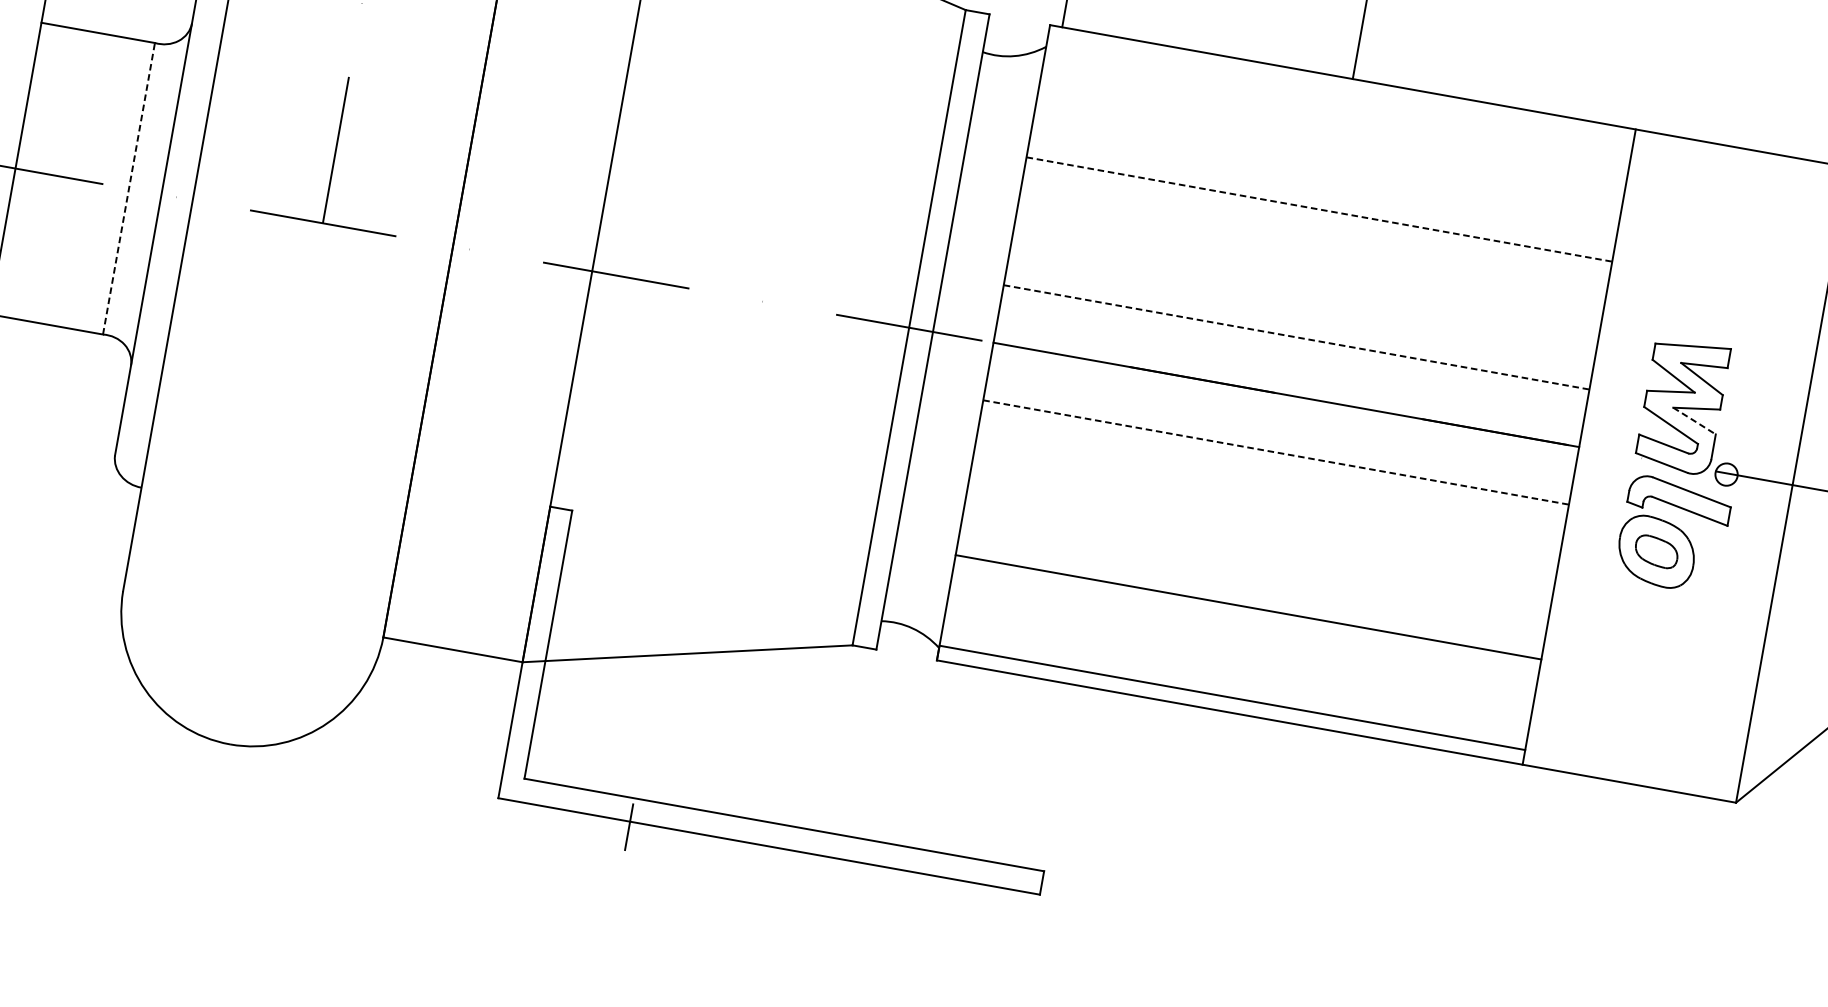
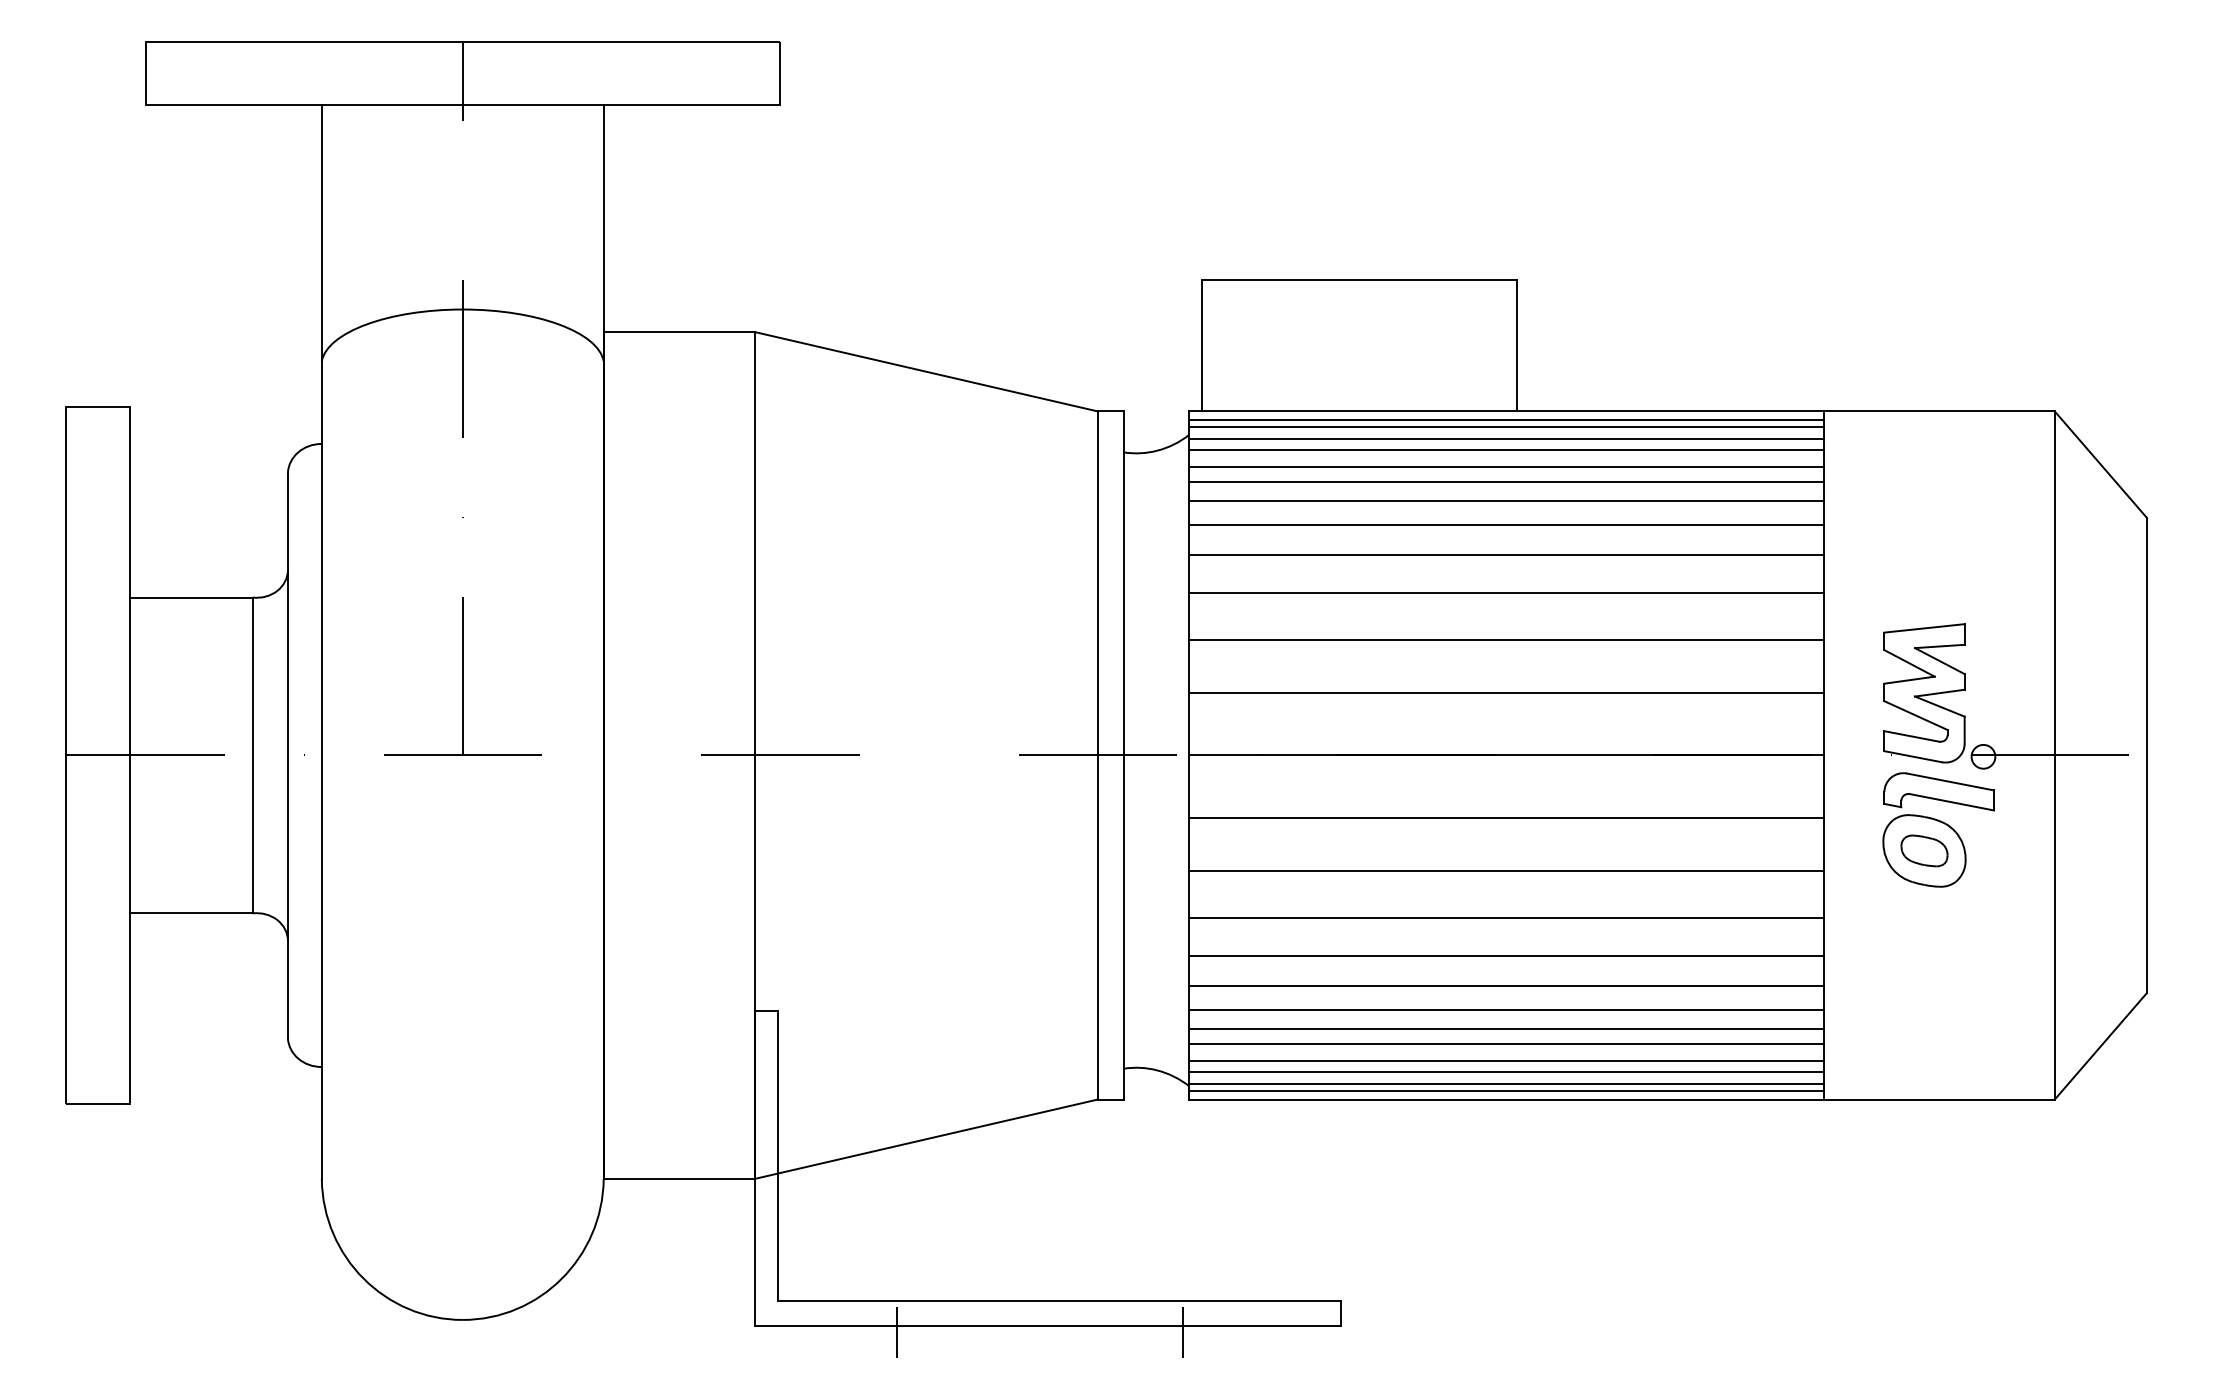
line: (1341, 85) -> (1506, 420), added
line: (1340, 92) -> (1506, 427), added
line: (1338, 102) -> (1506, 438), added
line: (1336, 113) -> (1506, 450), added
line: (1333, 128) -> (1506, 466), added
line: (1331, 142) -> (1506, 482), added
line: (1328, 160) -> (1506, 501), added
line: (1324, 182) -> (1506, 525), added
line: (128, 188) -> (252, 755), dashed -> solid
line: (1319, 209) -> (1506, 554), dashed -> solid
line: (1313, 244) -> (1506, 592), added
line: (1304, 287) -> (1505, 639), added
line: (1296, 337) -> (1506, 693), dashed -> solid
line: (1694, 420) -> (1939, 706), dashed -> solid
line: (1276, 452) -> (1506, 817), dashed -> solid
line: (1266, 501) -> (1505, 871), added
line: (1259, 545) -> (1506, 918), added
line: (1253, 580) -> (1506, 956), added
line: (1244, 629) -> (1506, 1009), added
line: (1241, 646) -> (1506, 1028), added
line: (1238, 661) -> (1506, 1044), added
line: (1236, 676) -> (1506, 1060), added
line: (1234, 687) -> (1506, 1072), added
line: (1231, 704) -> (1506, 1090), added
line: (892, 873) -> (1182, 1331), added

